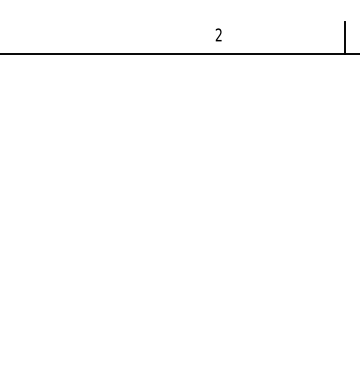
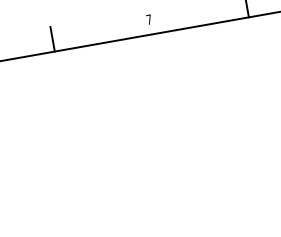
text: (218, 34) -> (148, 19), 2 -> 7
line: (92, 38) -> (52, 39), added

